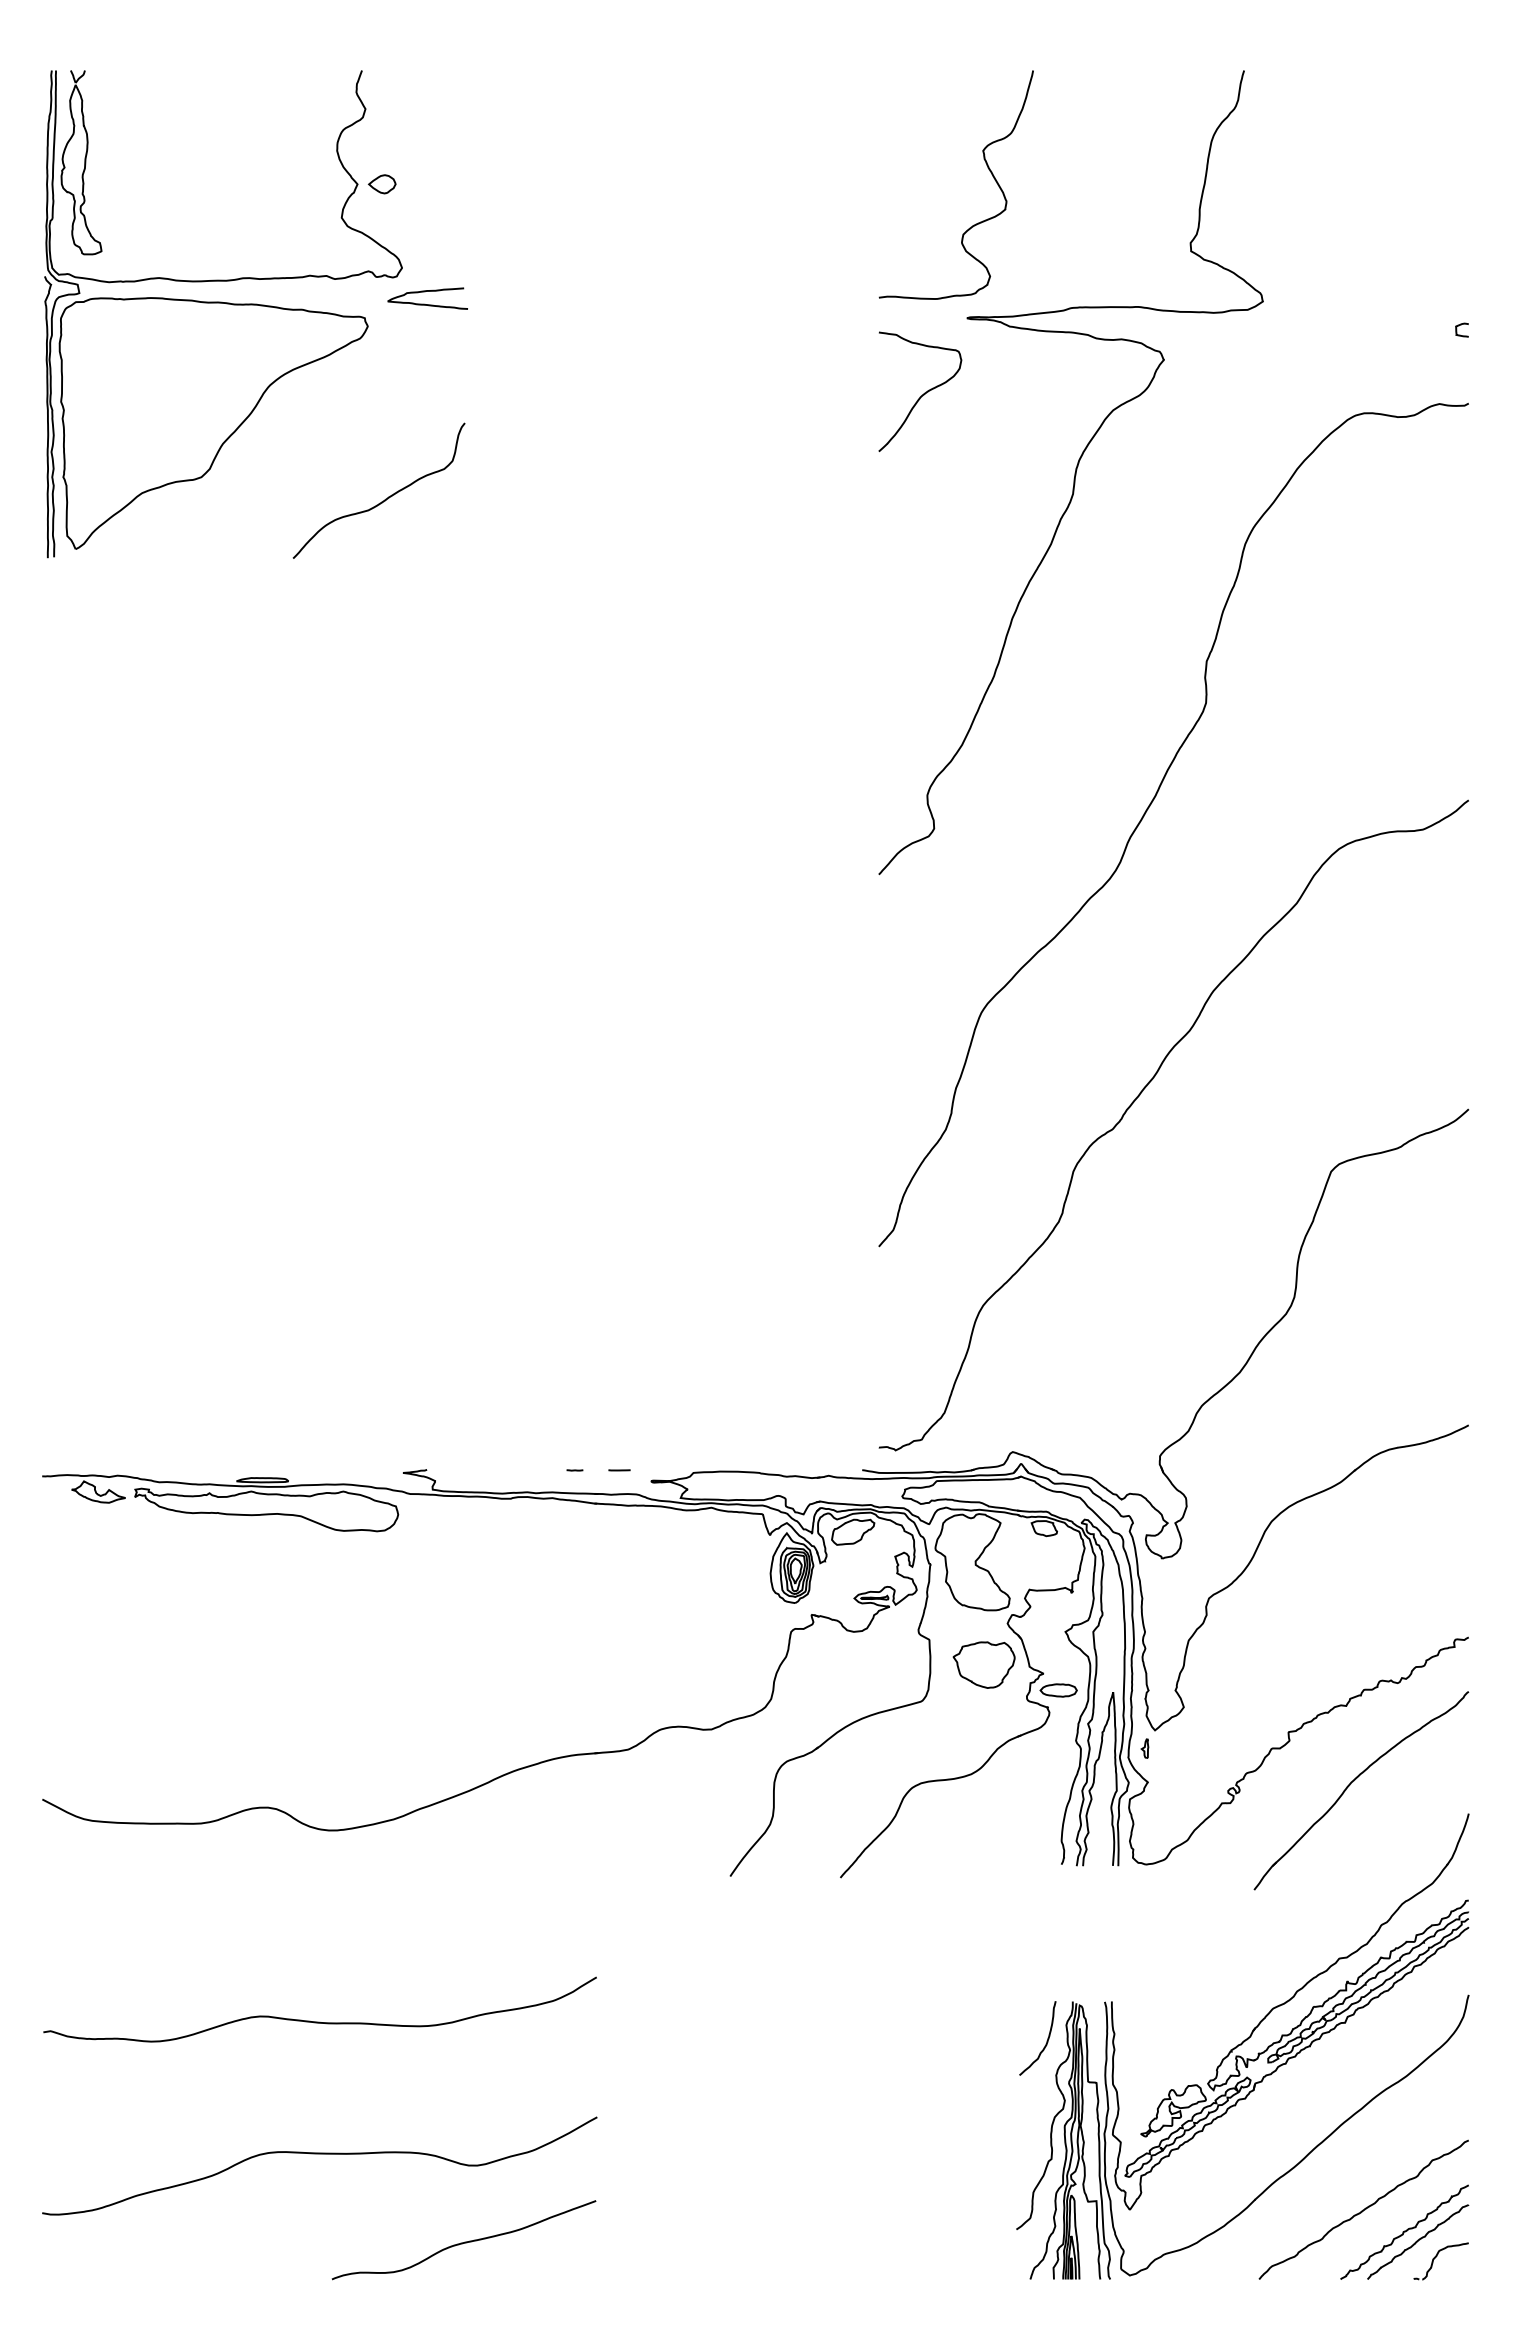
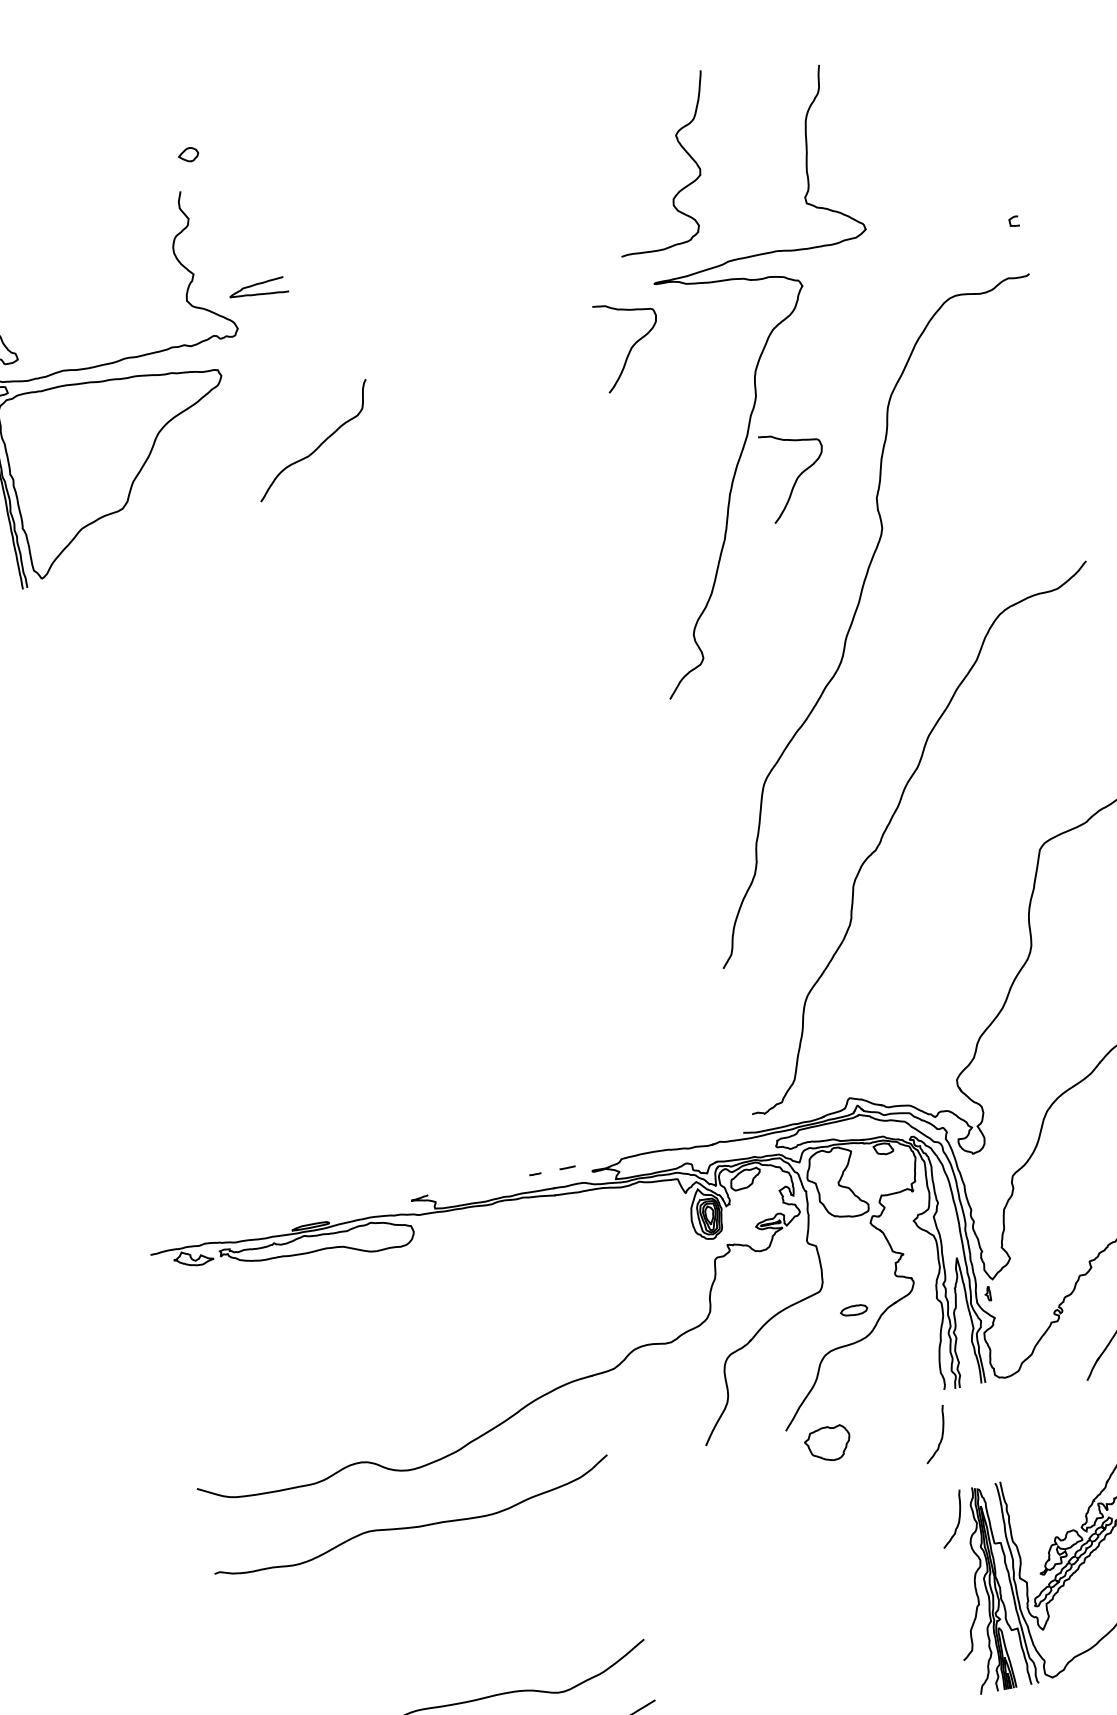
curve: (987, 168) -> (681, 147), moved
part: (381, 184) -> (188, 155), moved
curve: (424, 303) -> (256, 293), moved
curve: (385, 498) -> (319, 445), moved
curve: (1109, 610) -> (799, 475), added
part: (983, 1664) -> (827, 1443), moved
part: (1058, 1690) -> (853, 1310), moved
curve: (1046, 1923) -> (941, 1434), added
curve: (319, 2021) -> (412, 1526), moved

